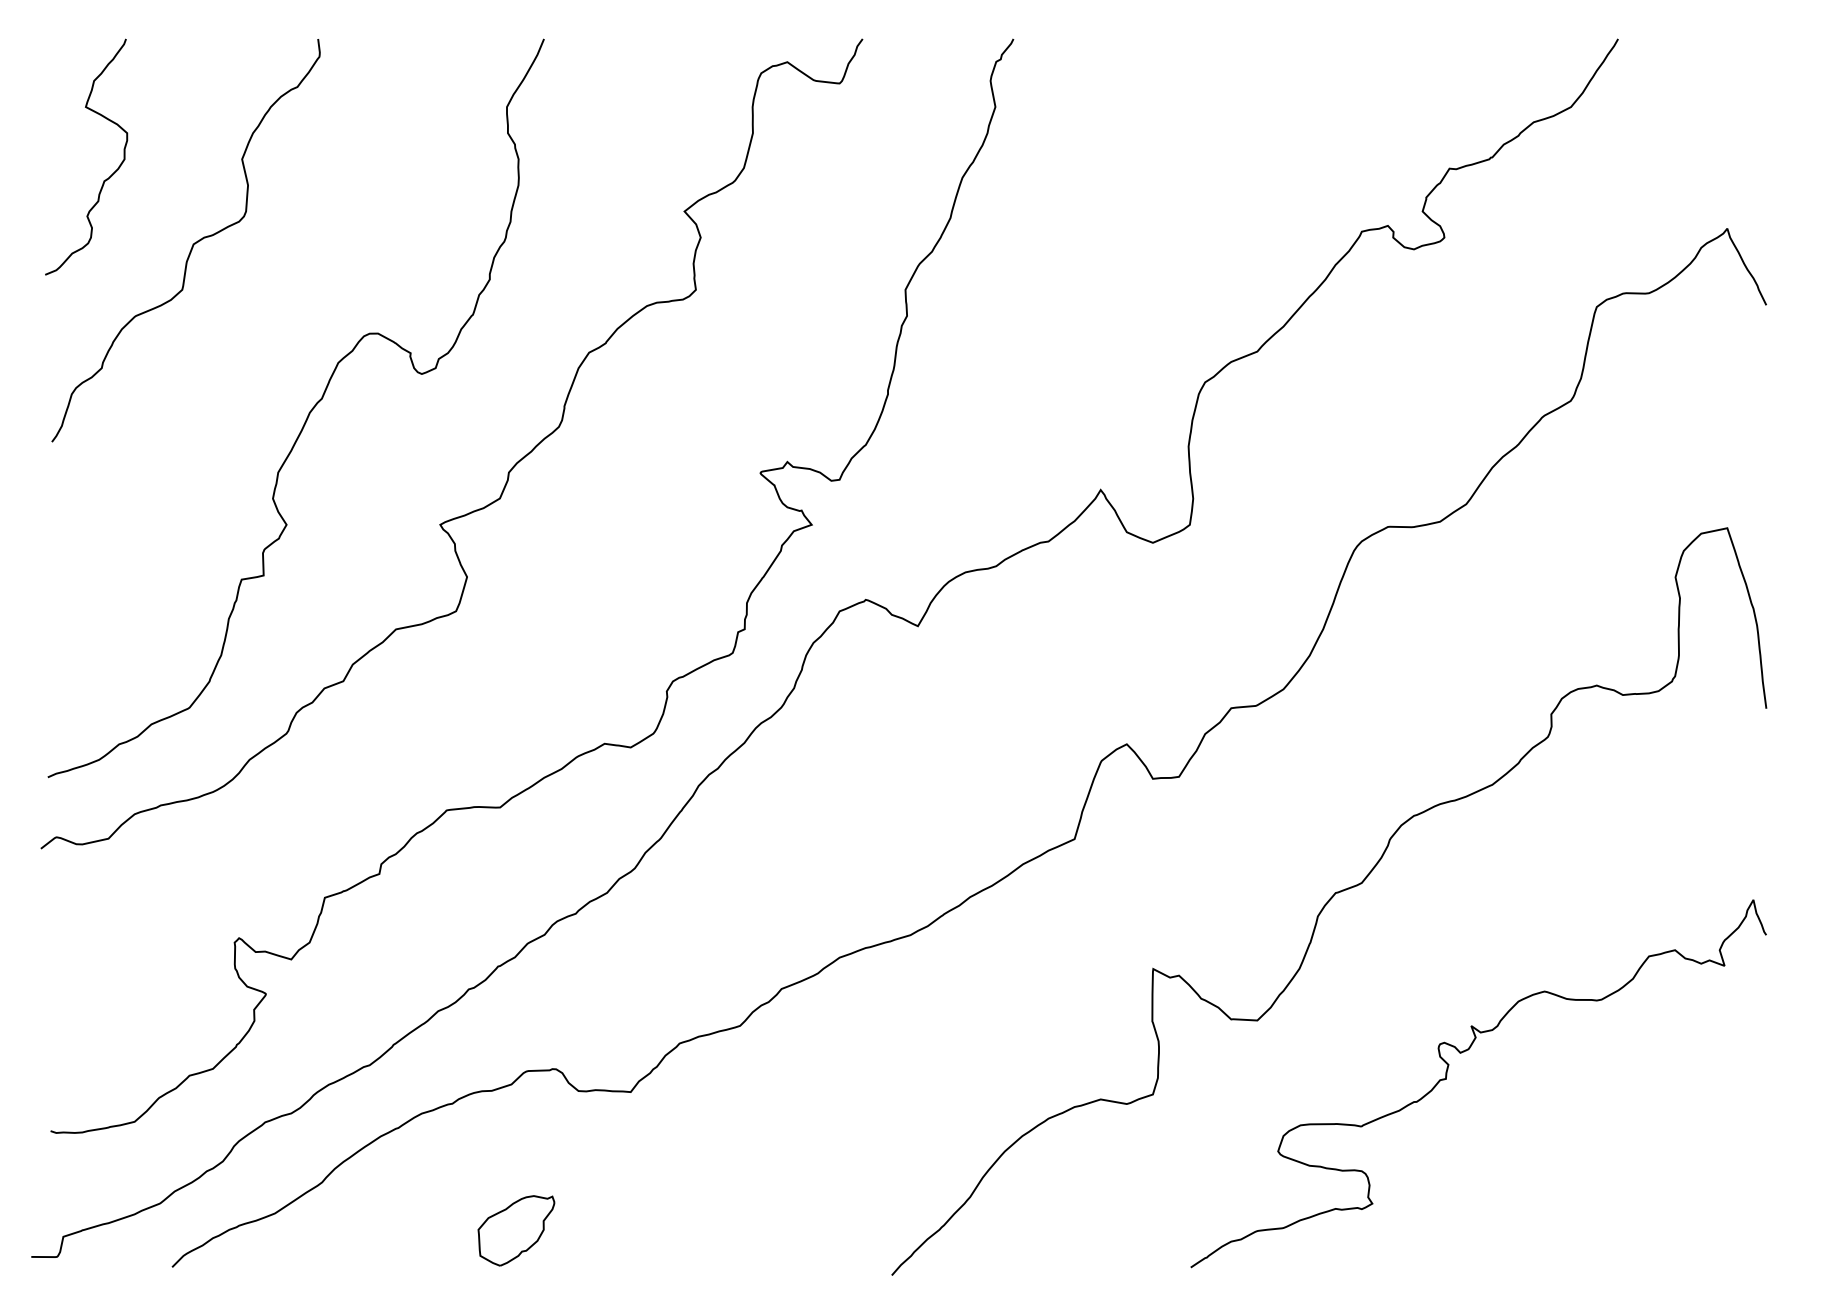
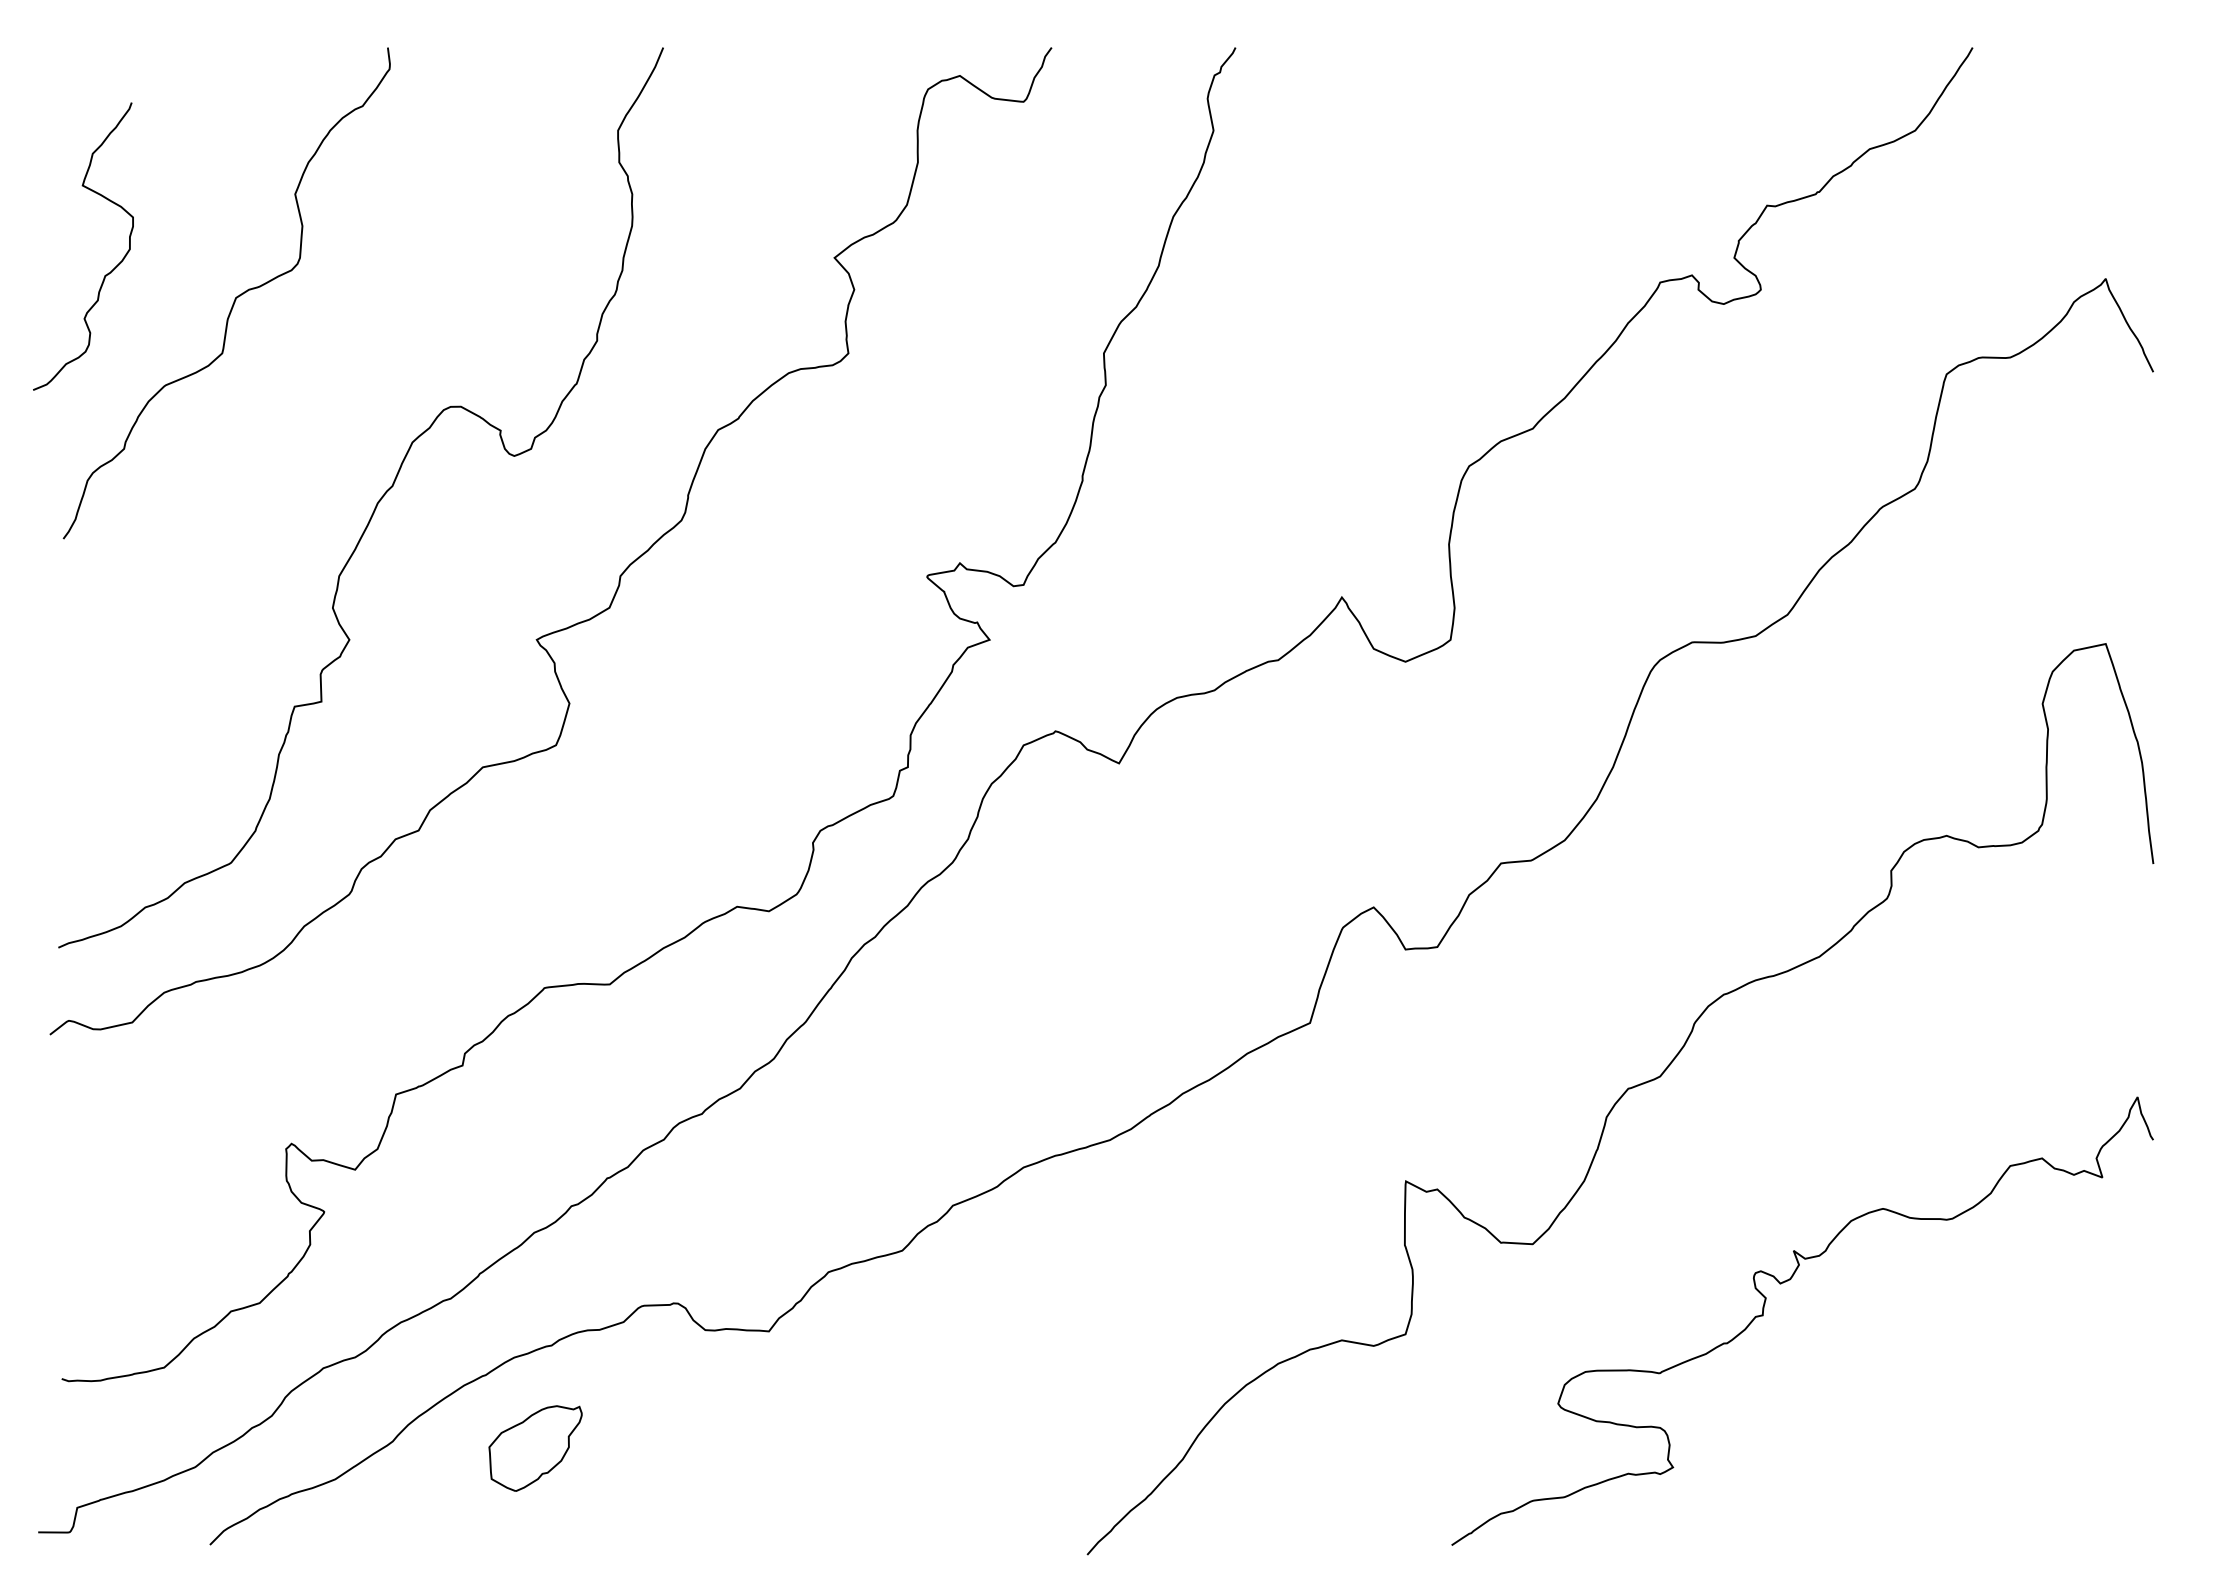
curve: (104, 180) -> (105, 274), moved
part: (516, 1230) -> (535, 1448), moved

